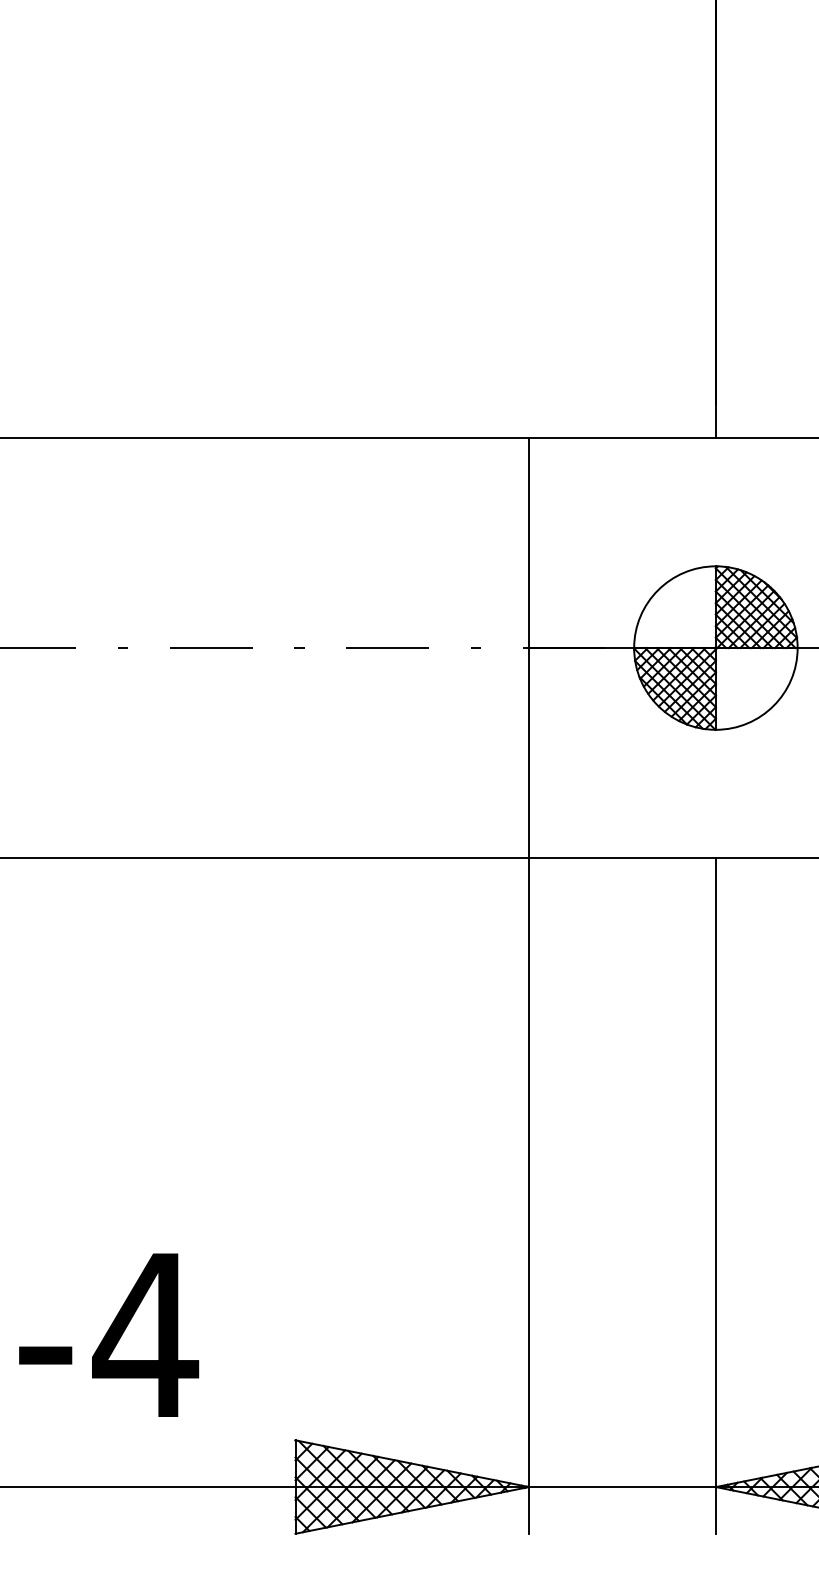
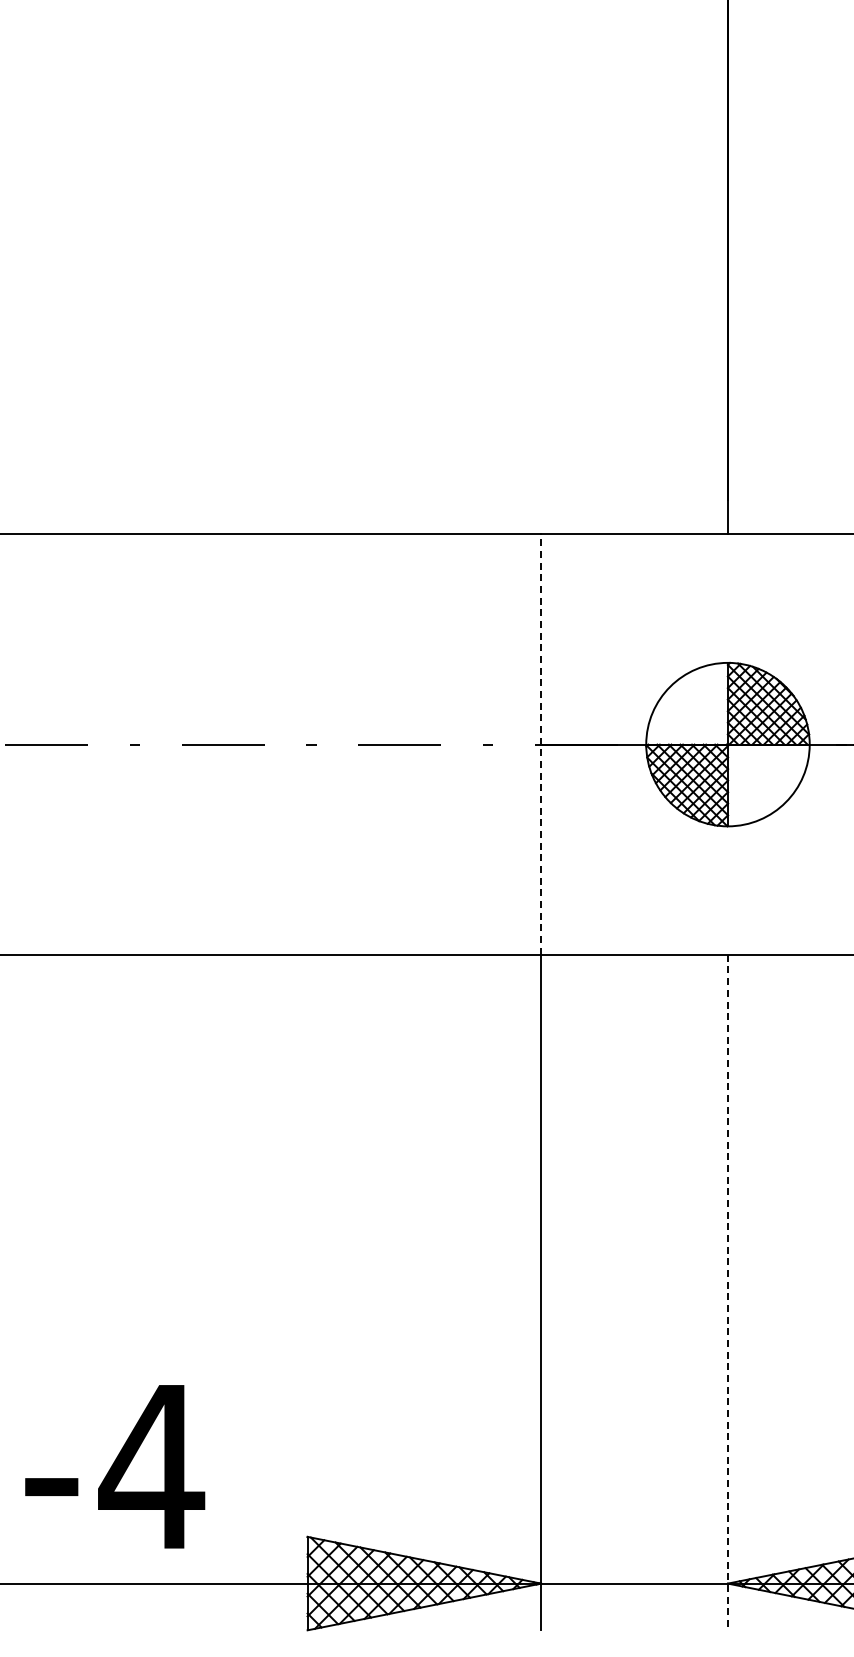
line: (529, 647) -> (541, 744), solid -> dashed
line: (715, 1195) -> (727, 1292), solid -> dashed
text: (109, 1334) -> (115, 1466), moved

